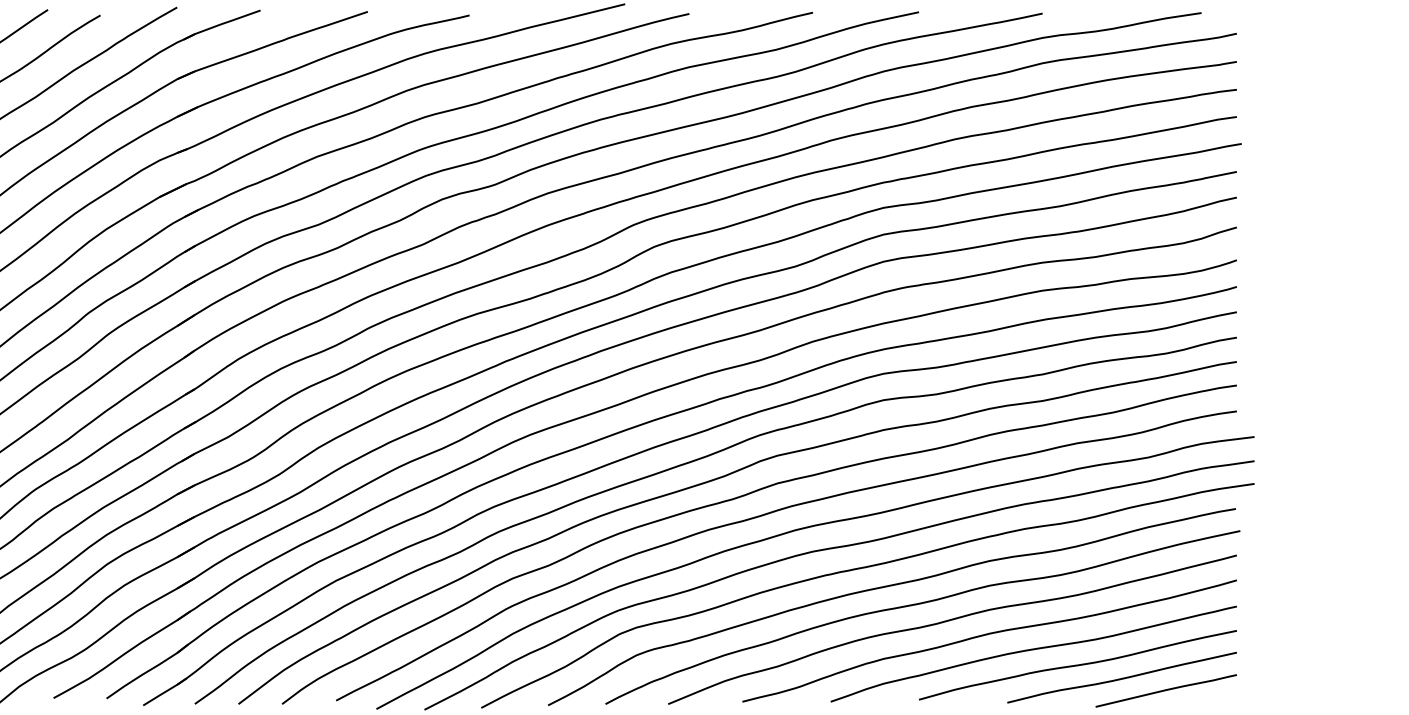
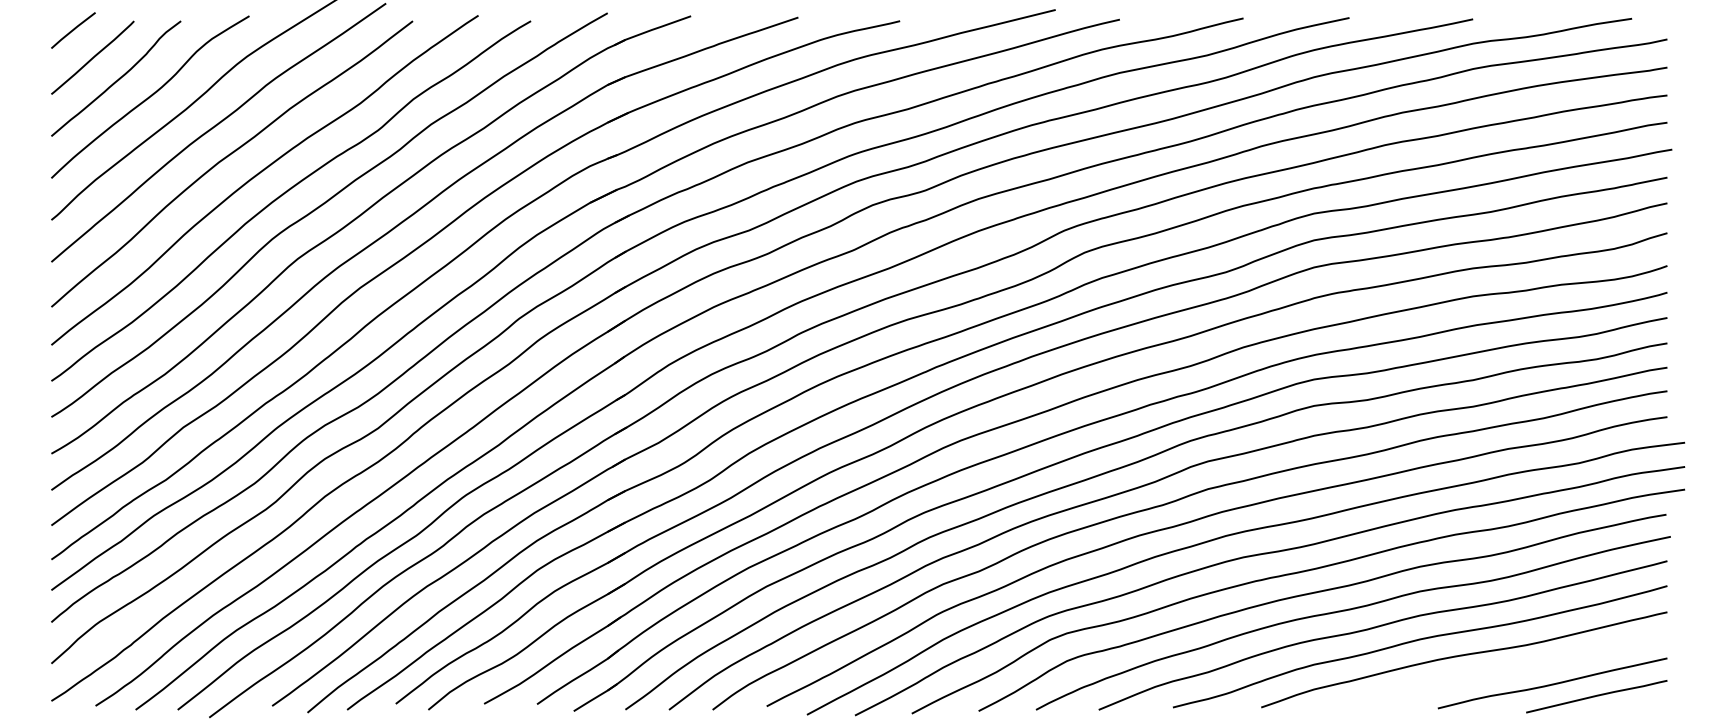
curve: (1077, 664) -> (1508, 670), removed

